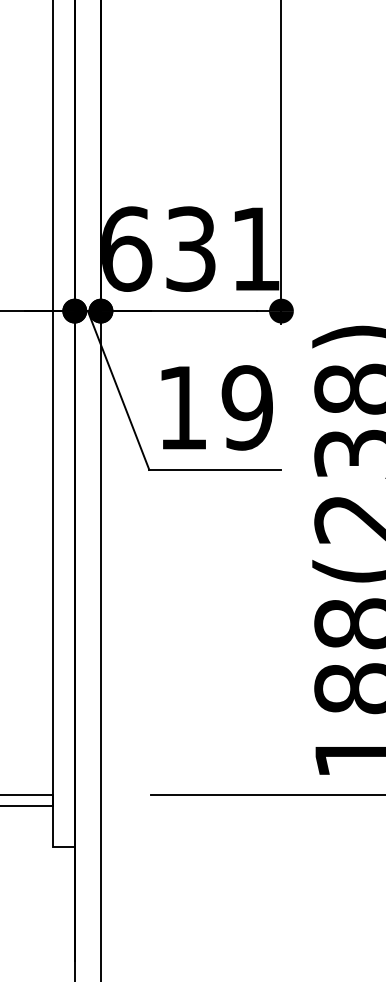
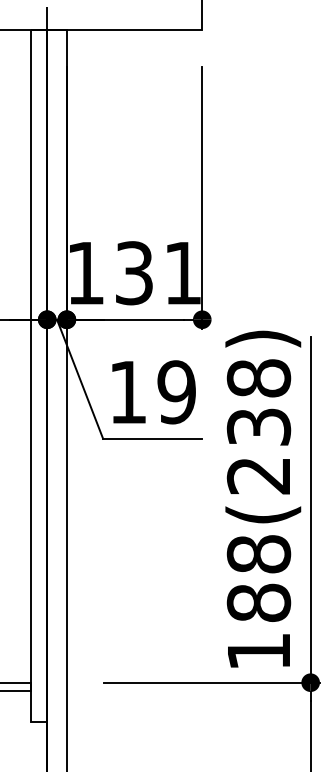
text: (127, 249) -> (86, 273), 631 -> 131

